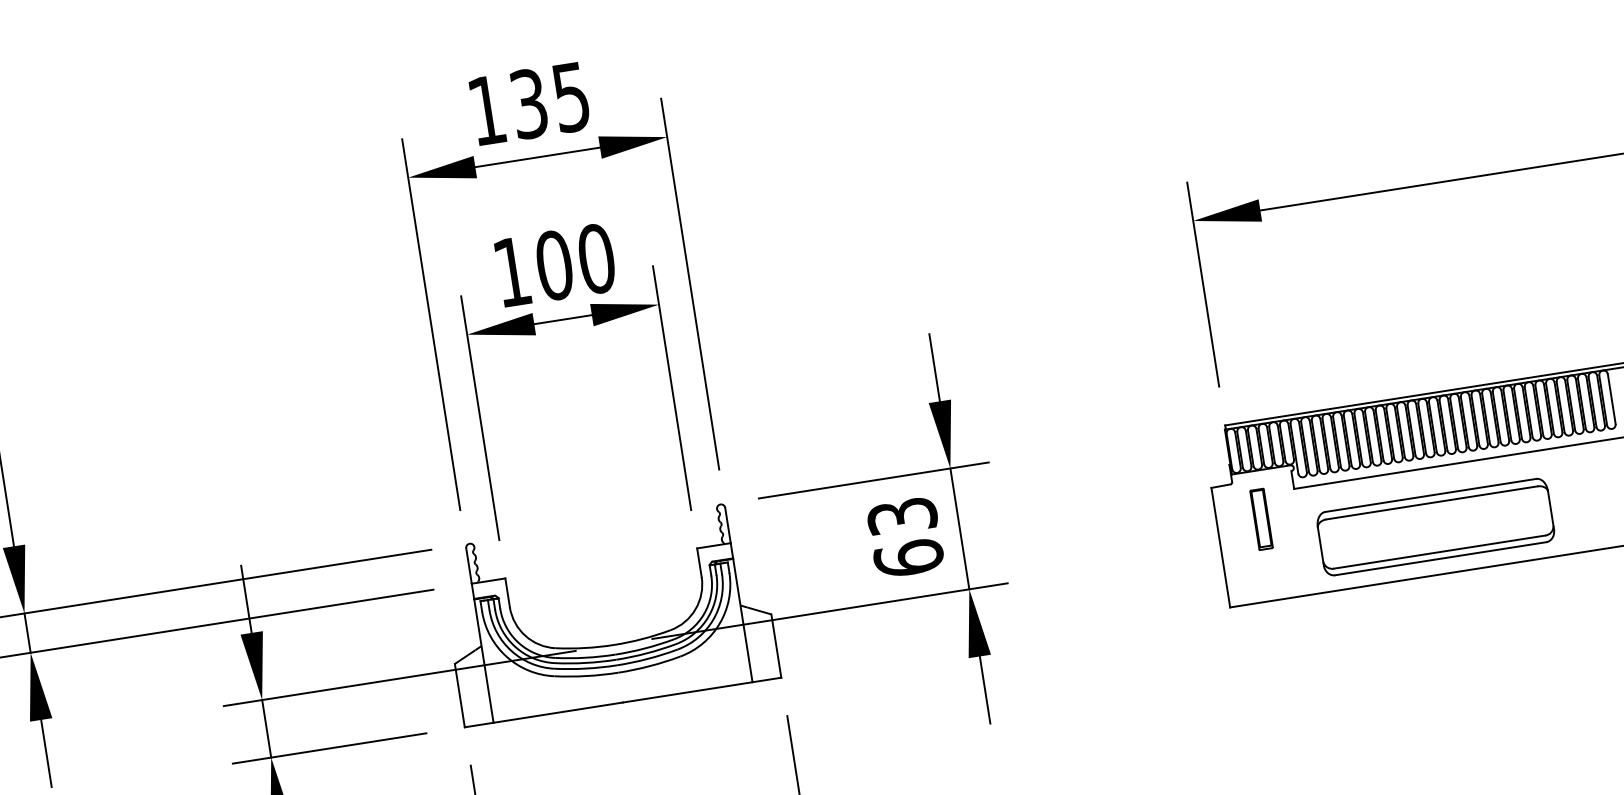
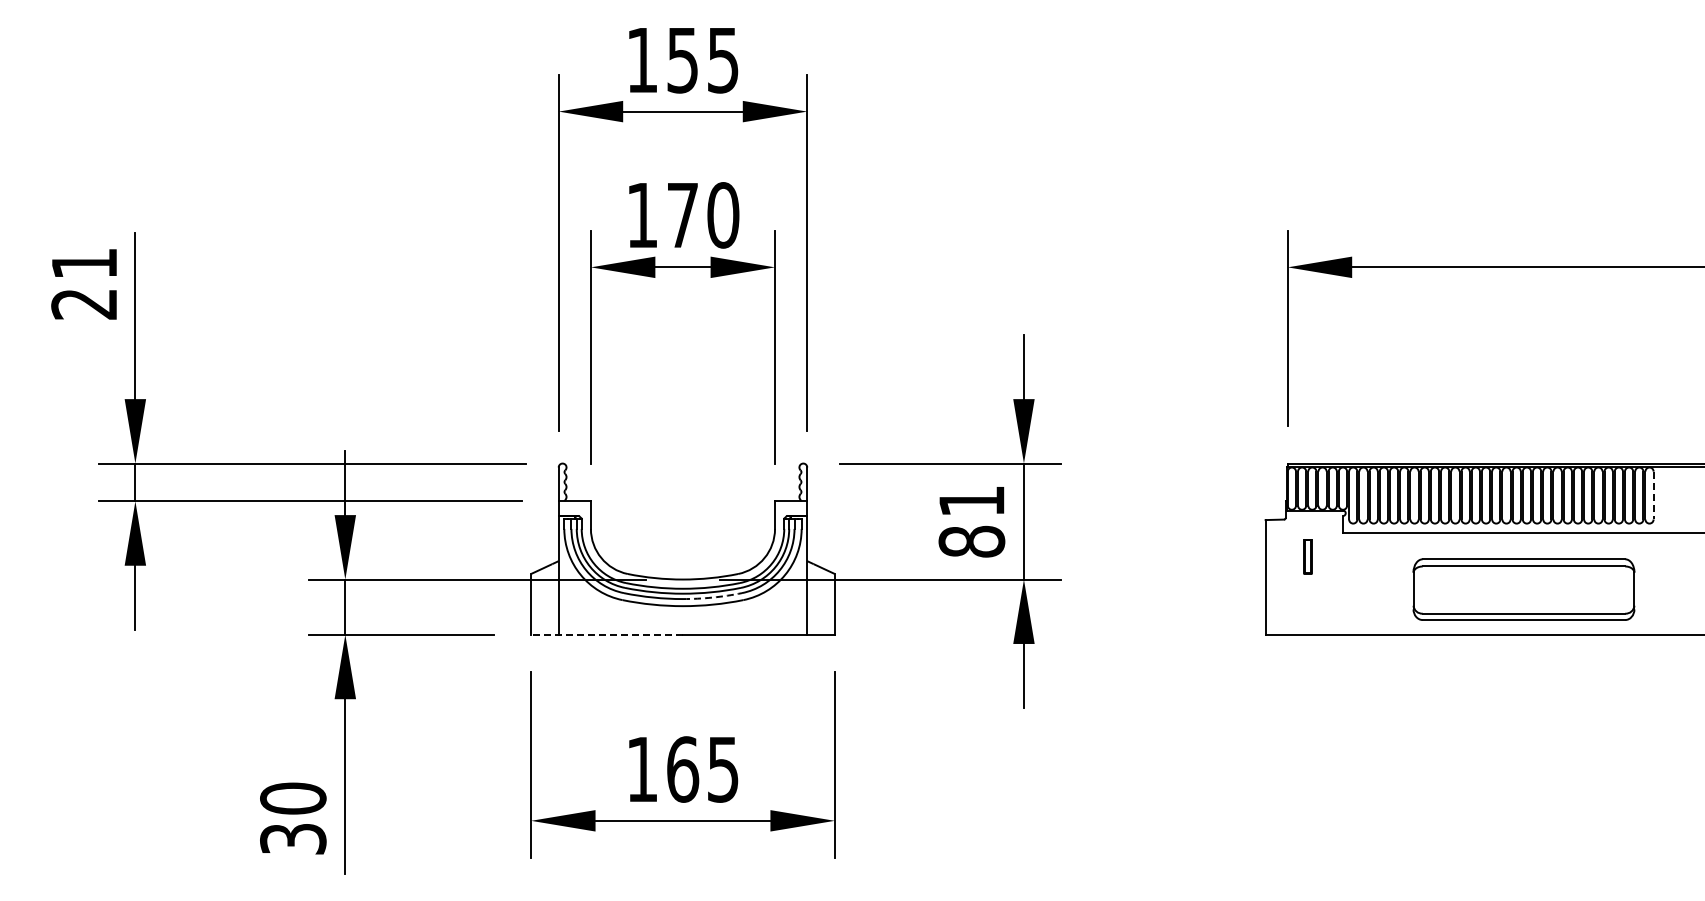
text: (529, 104) -> (683, 60), 135 -> 155
text: (554, 265) -> (682, 215), 100 -> 170
line: (1611, 399) -> (1653, 495), solid -> dashed
part: (1261, 519) -> (1307, 556), size x0.6
part: (1435, 527) -> (1523, 589), moved
text: (905, 537) -> (971, 521), 63 -> 81
arc: (647, 658) -> (712, 597), solid -> dashed
line: (544, 714) -> (607, 634), solid -> dashed

